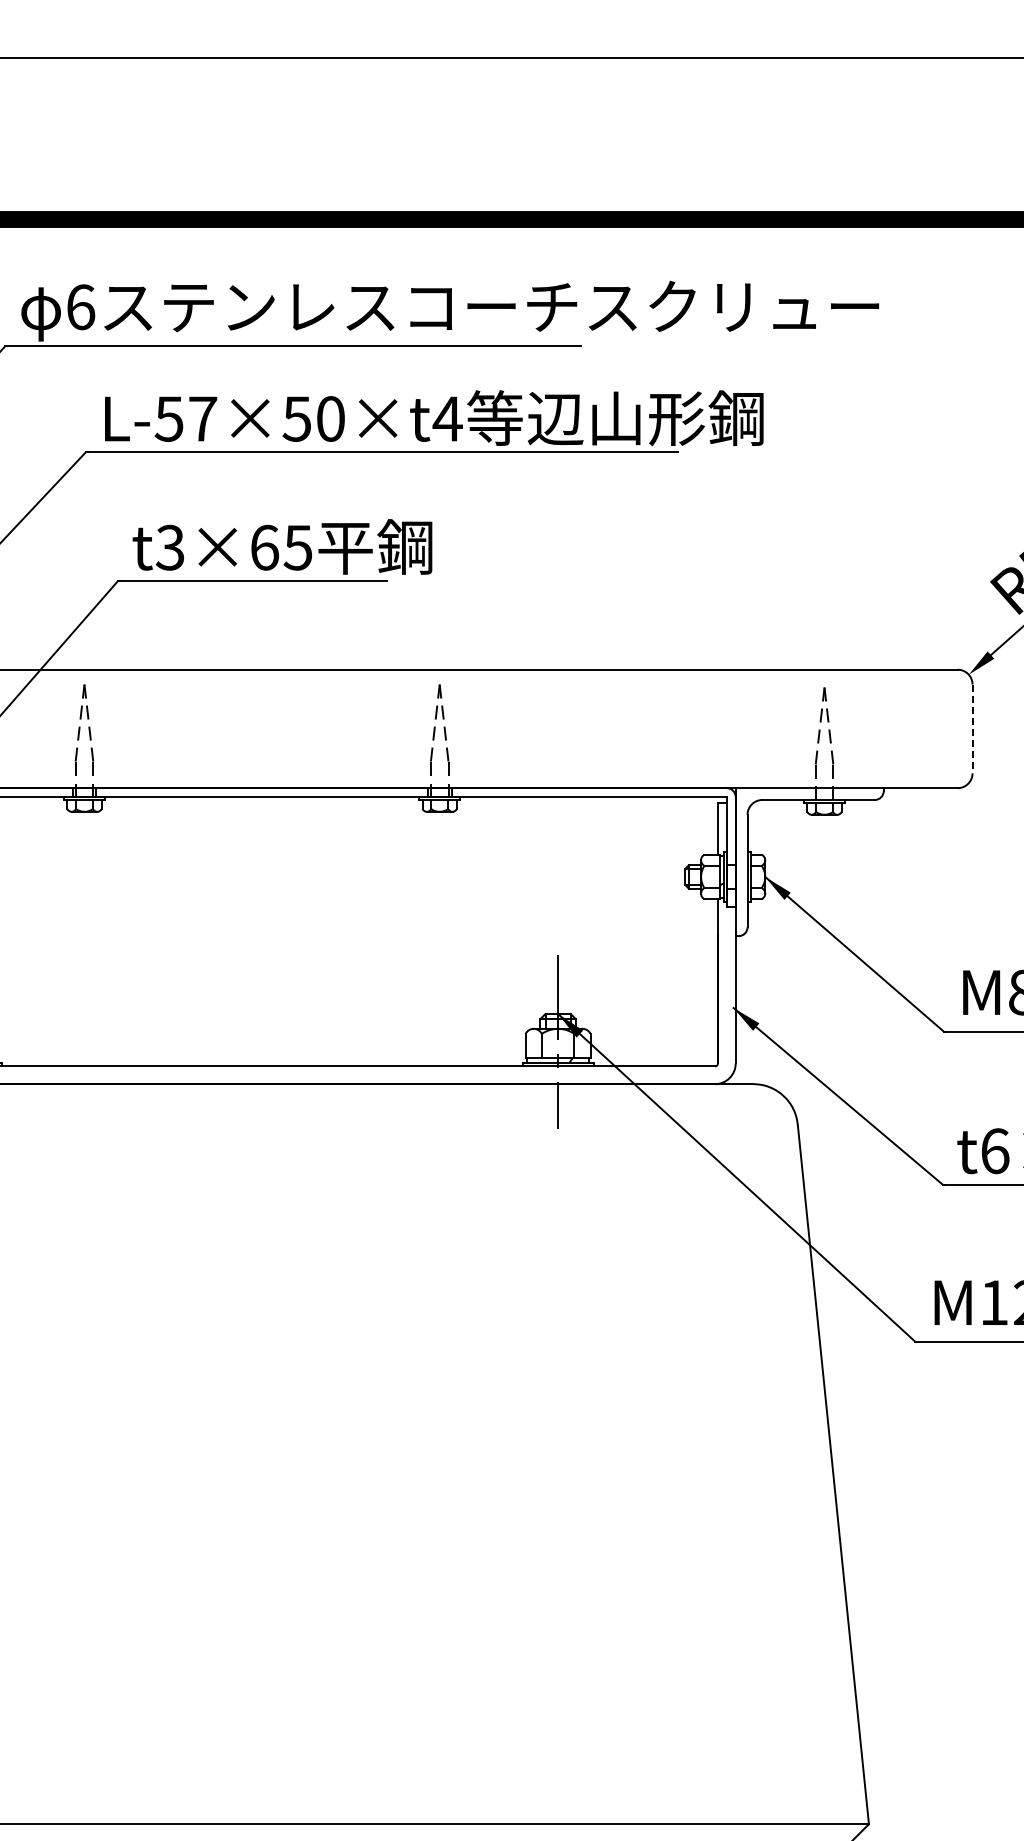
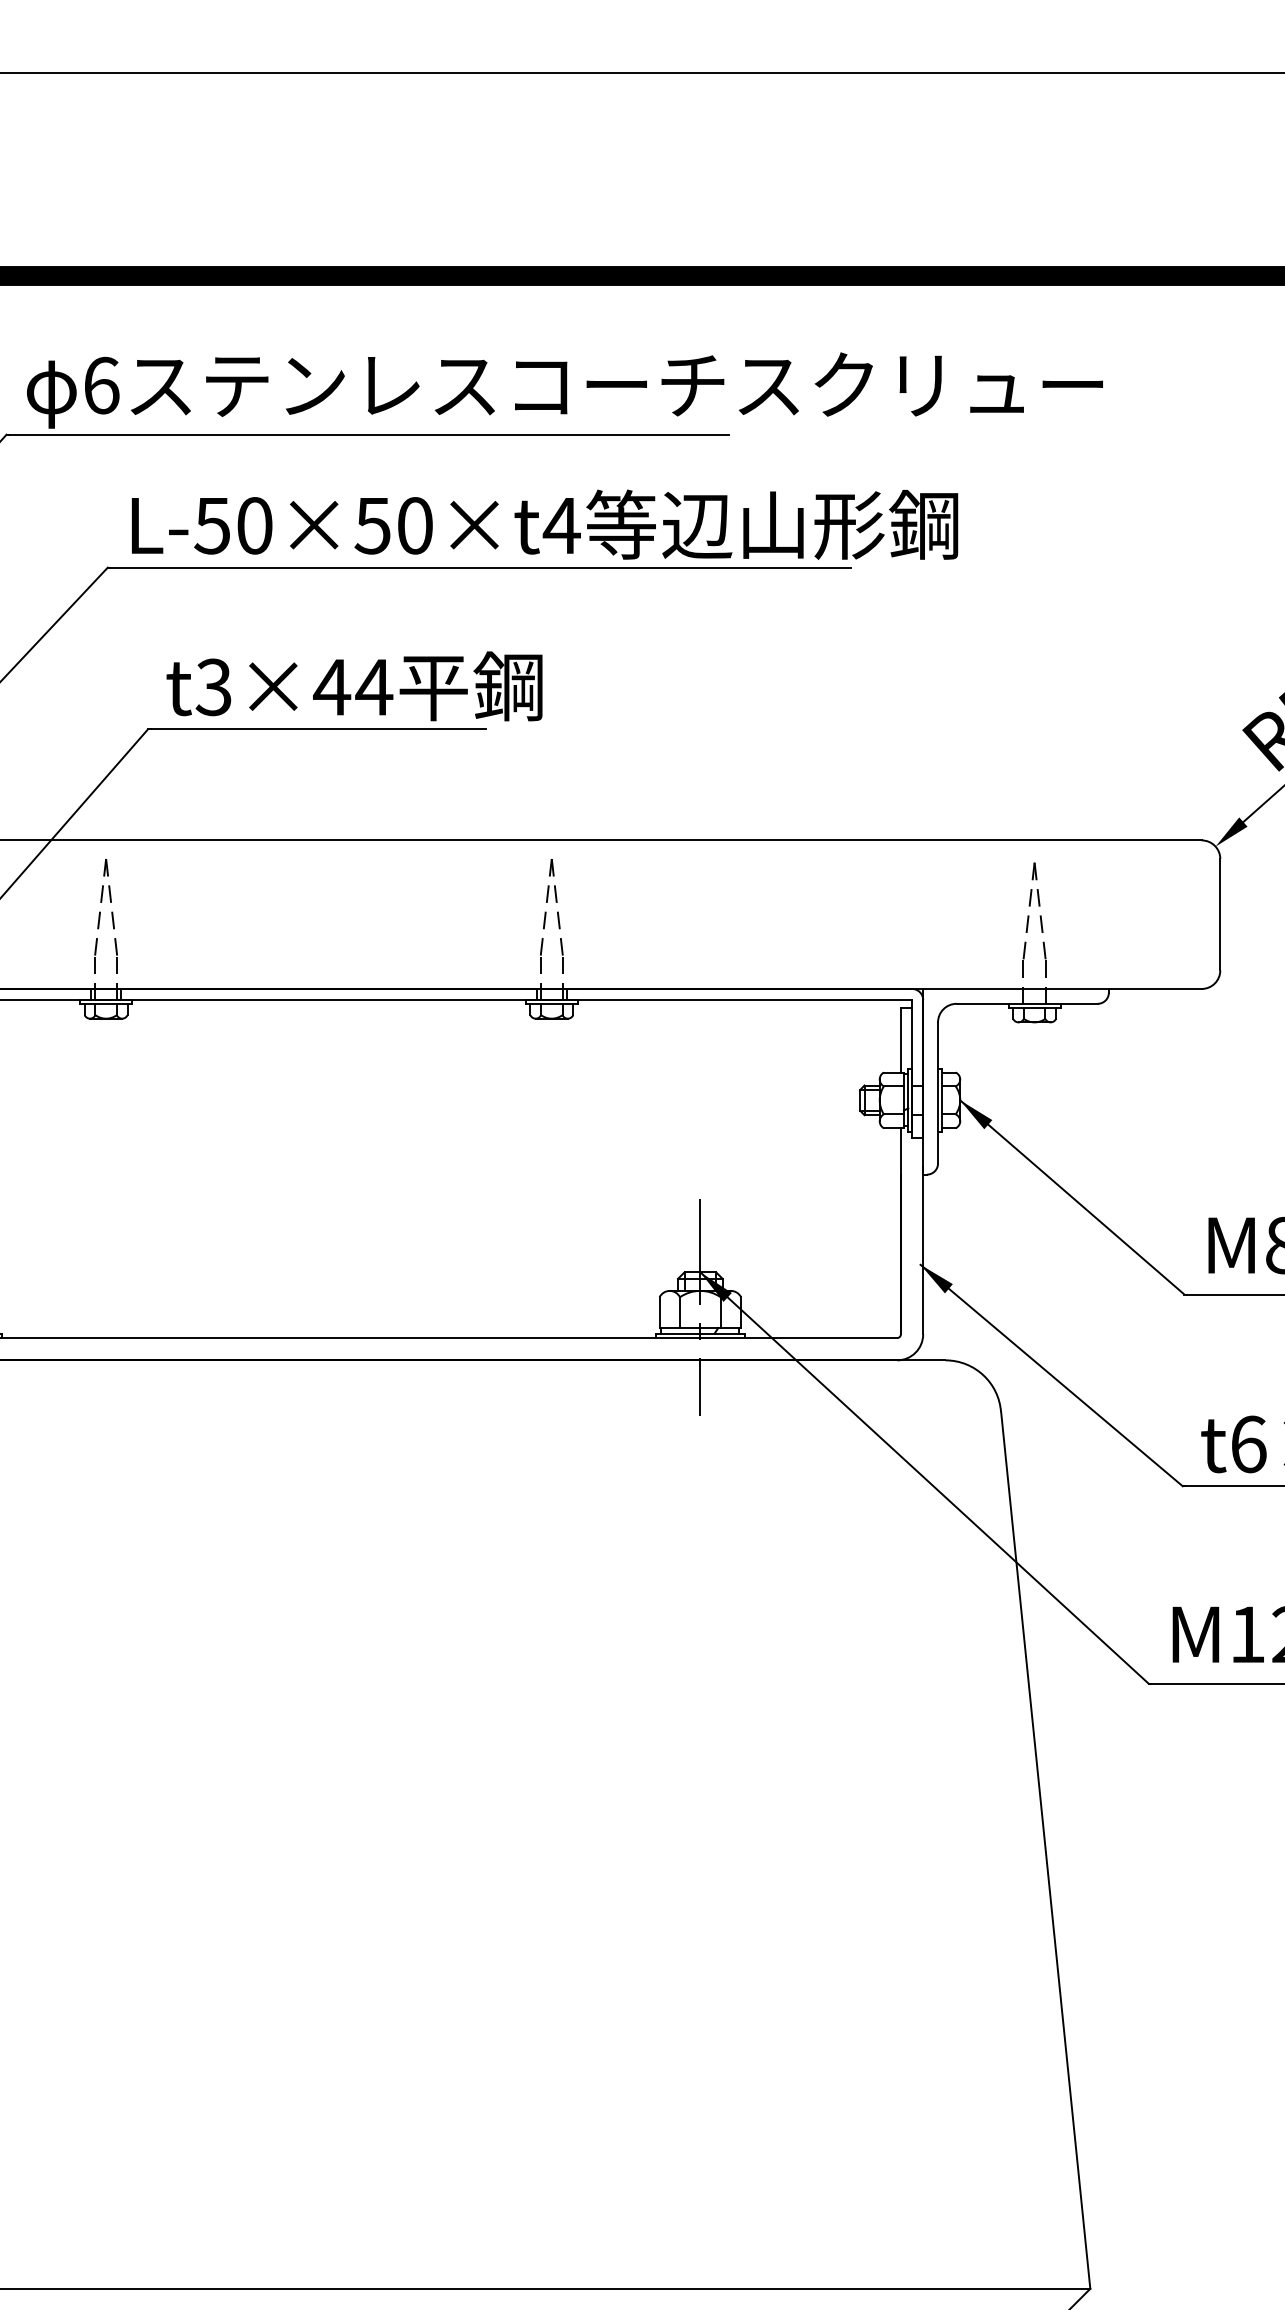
text: (203, 418) -> (255, 525), L-57×50×t4 -> L-50×50×t4
text: (281, 547) -> (353, 687), t3×65 -> t3×44
line: (972, 729) -> (1220, 915), dashed -> solid

